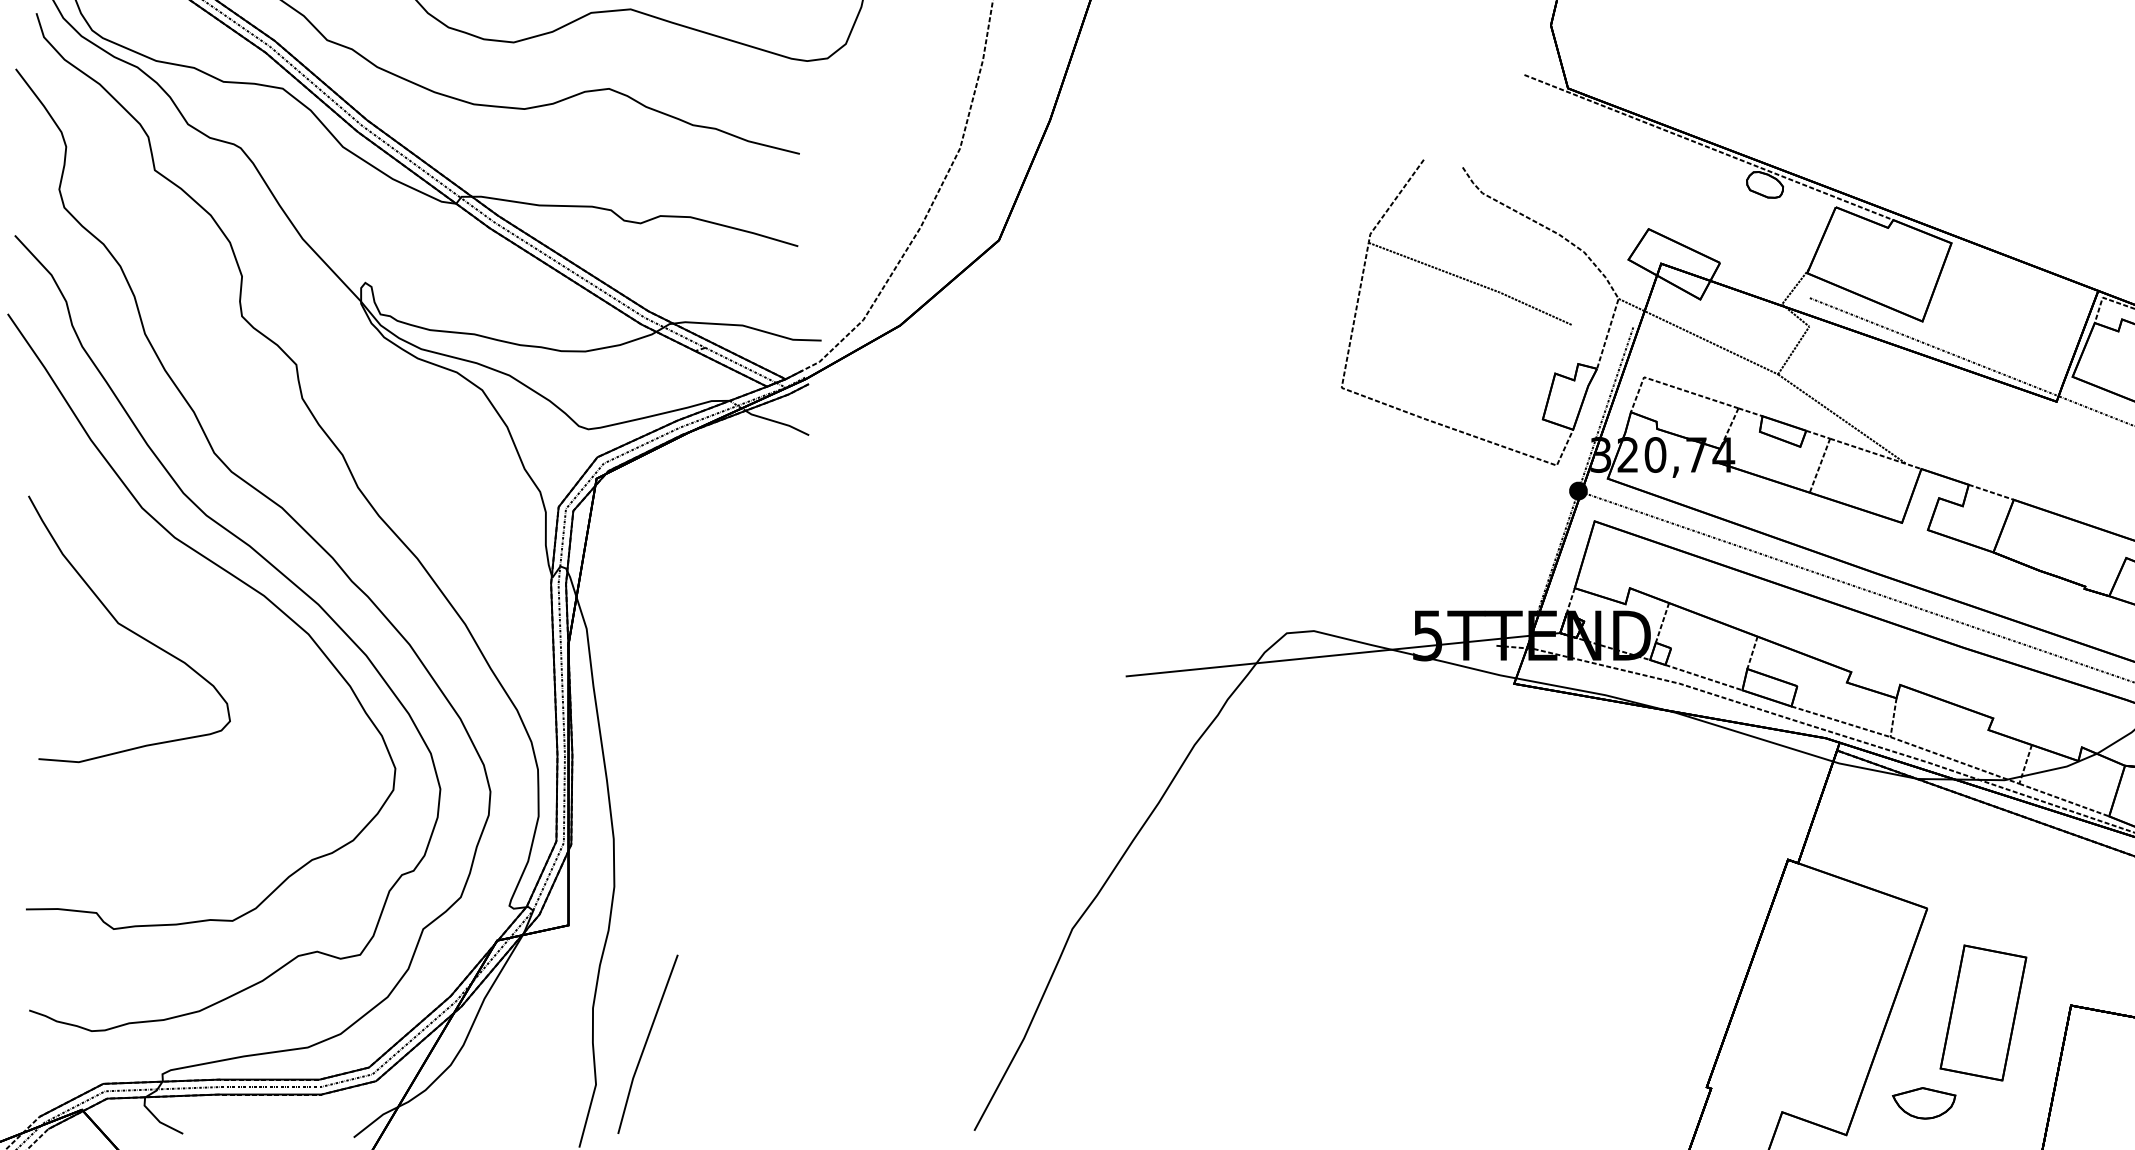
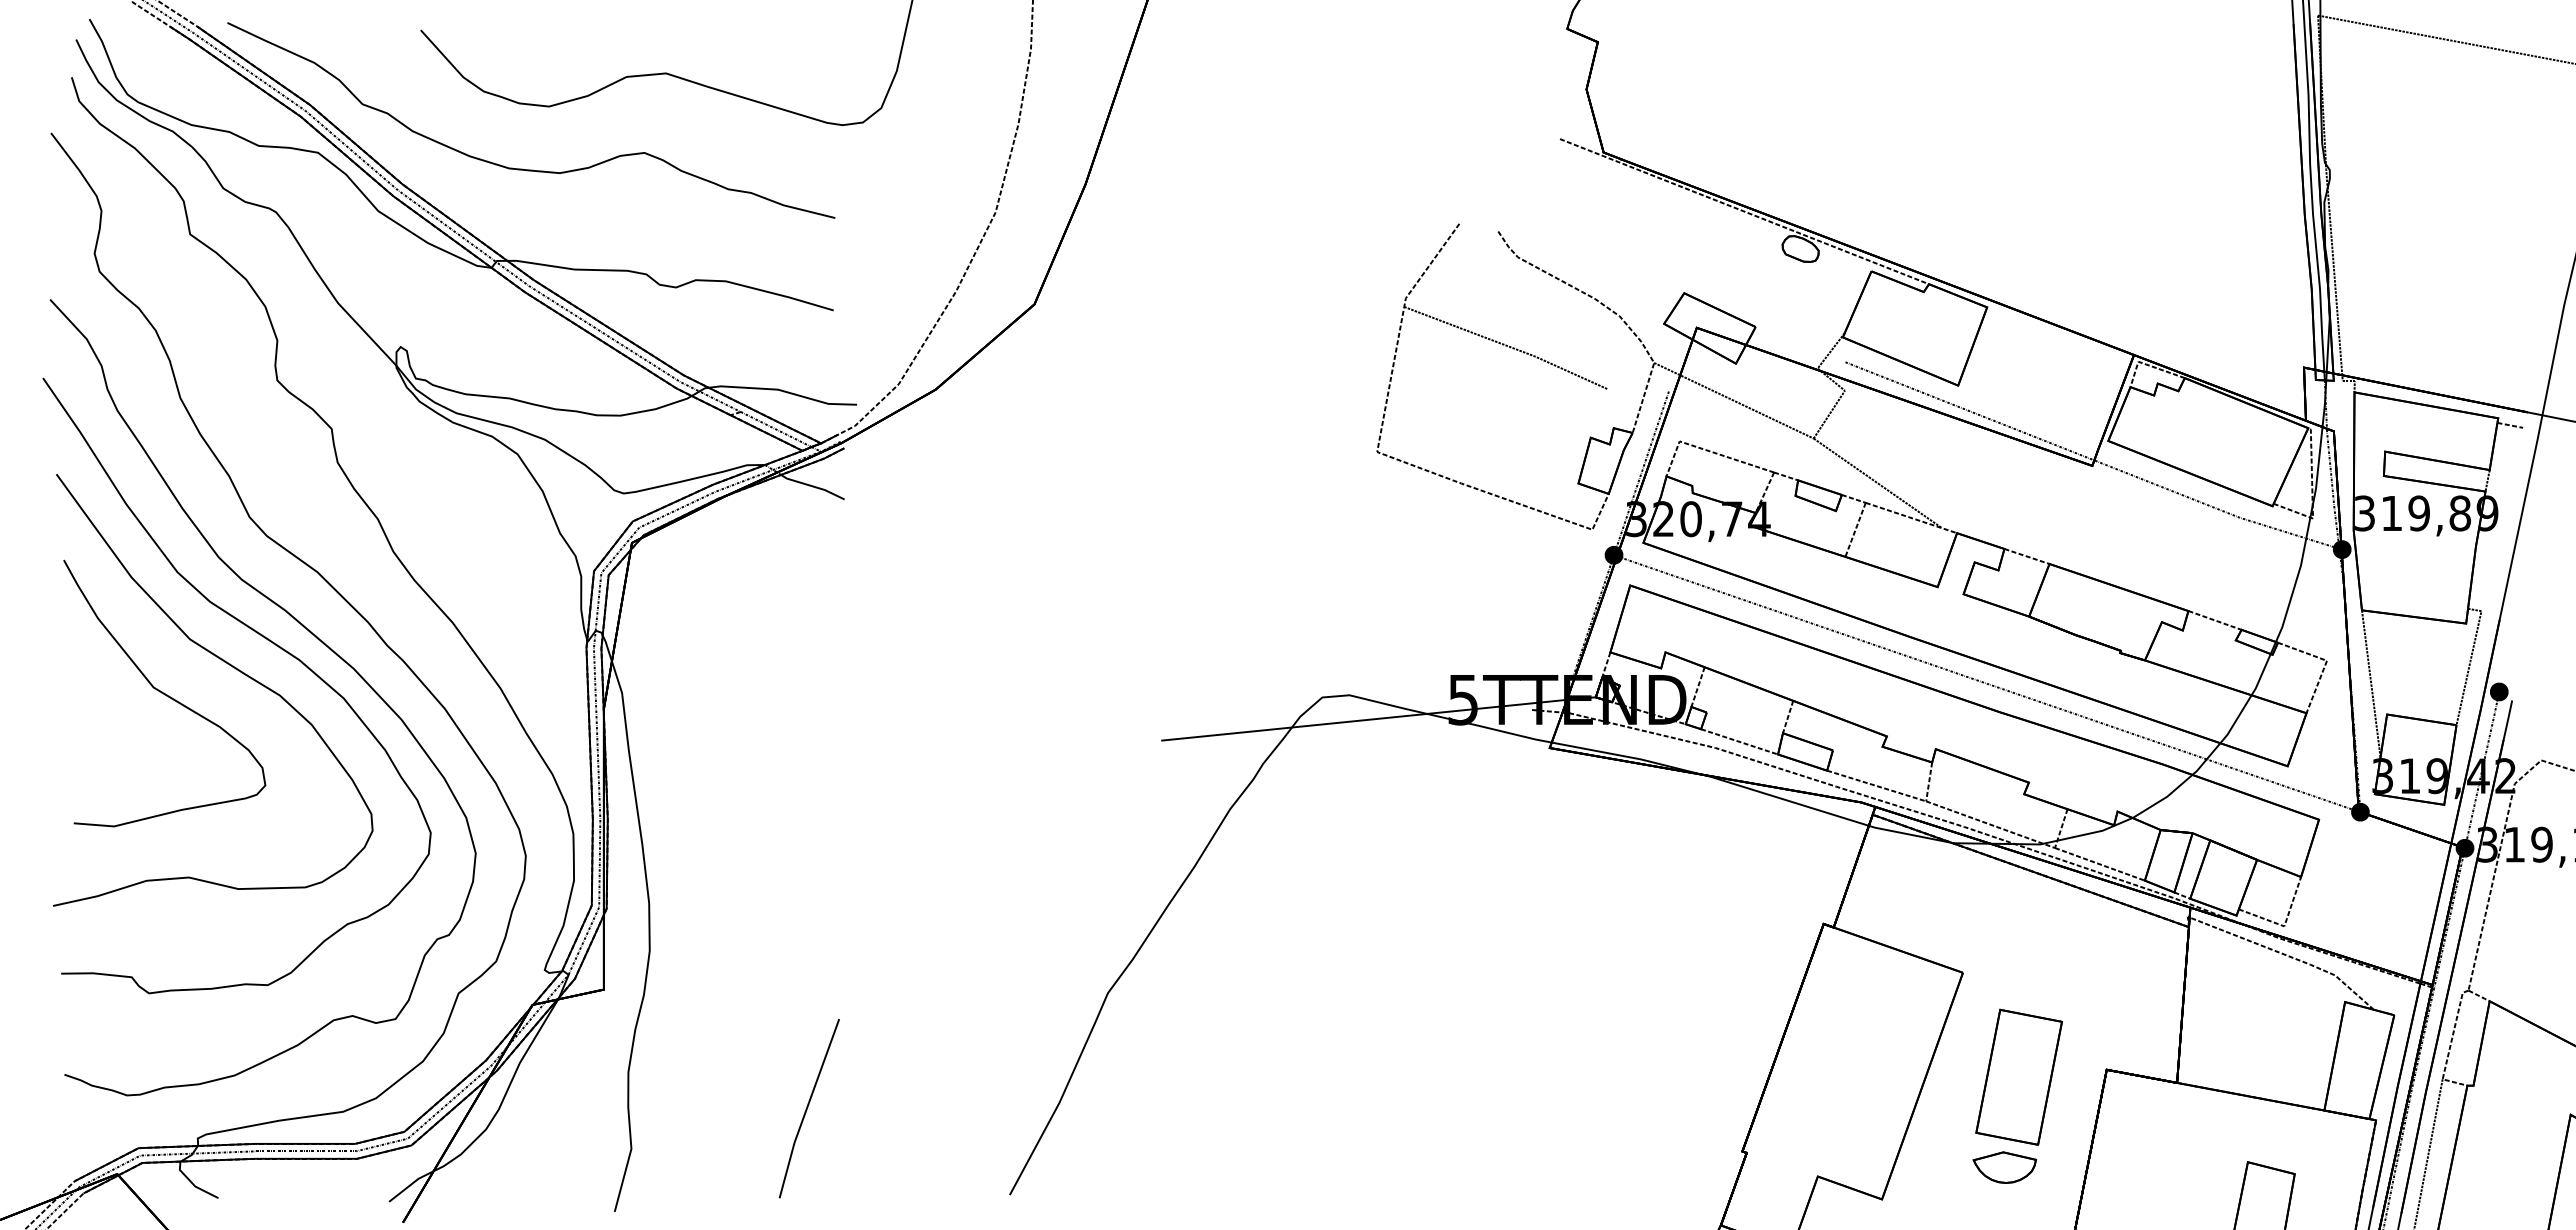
part: (195, 602) -> (230, 666), added
line: (647, 1043) -> (808, 1107), moved
part: (1923, 1103) -> (2004, 1167), moved

